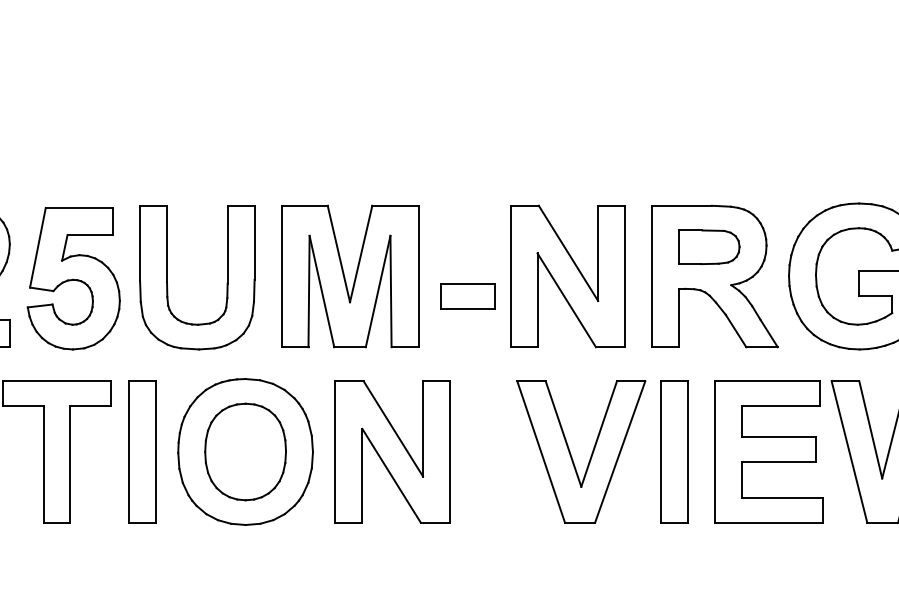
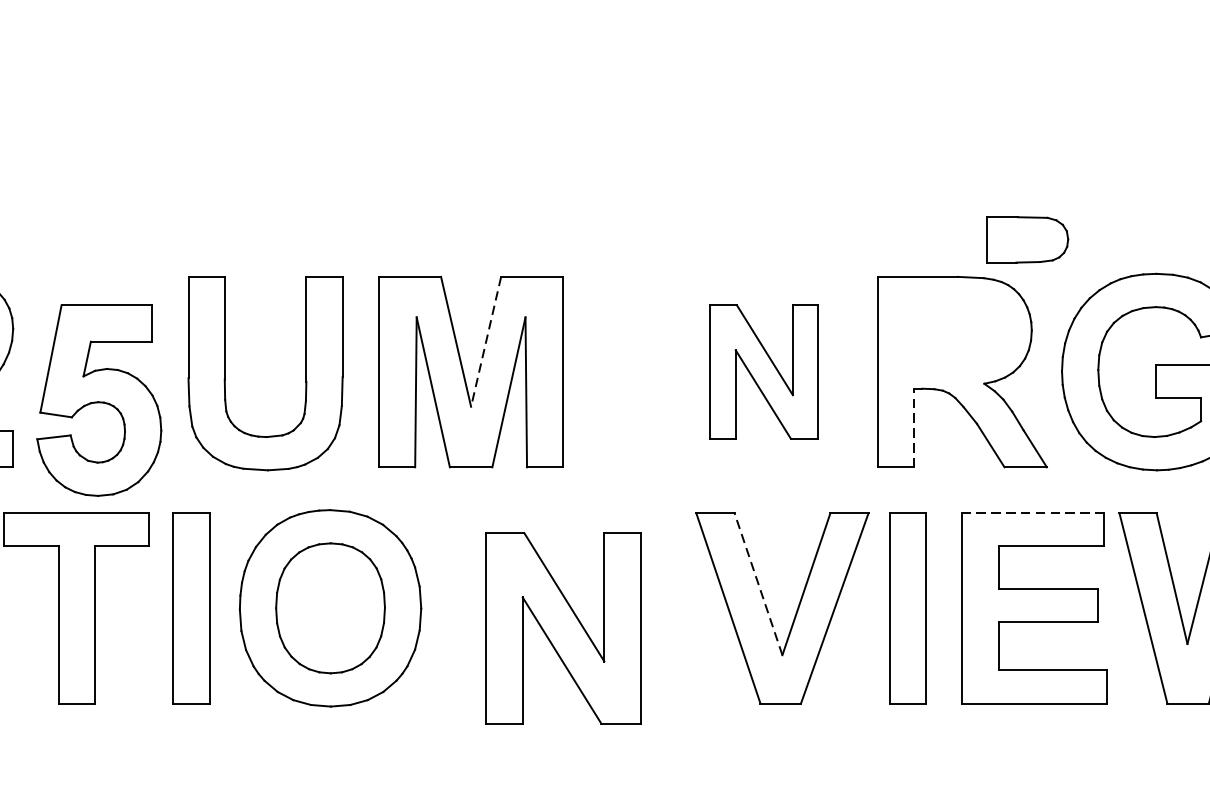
part: (709, 246) -> (1027, 238), moved
line: (361, 254) -> (486, 342), solid -> dashed
part: (567, 276) -> (763, 372), size x0.7
part: (73, 278) -> (98, 400), moved
part: (467, 296) -> (629, 399), removed
line: (678, 317) -> (913, 427), solid -> dashed
line: (767, 381) -> (1033, 513), solid -> dashed
line: (563, 434) -> (758, 584), solid -> dashed
part: (392, 451) -> (563, 627), moved

